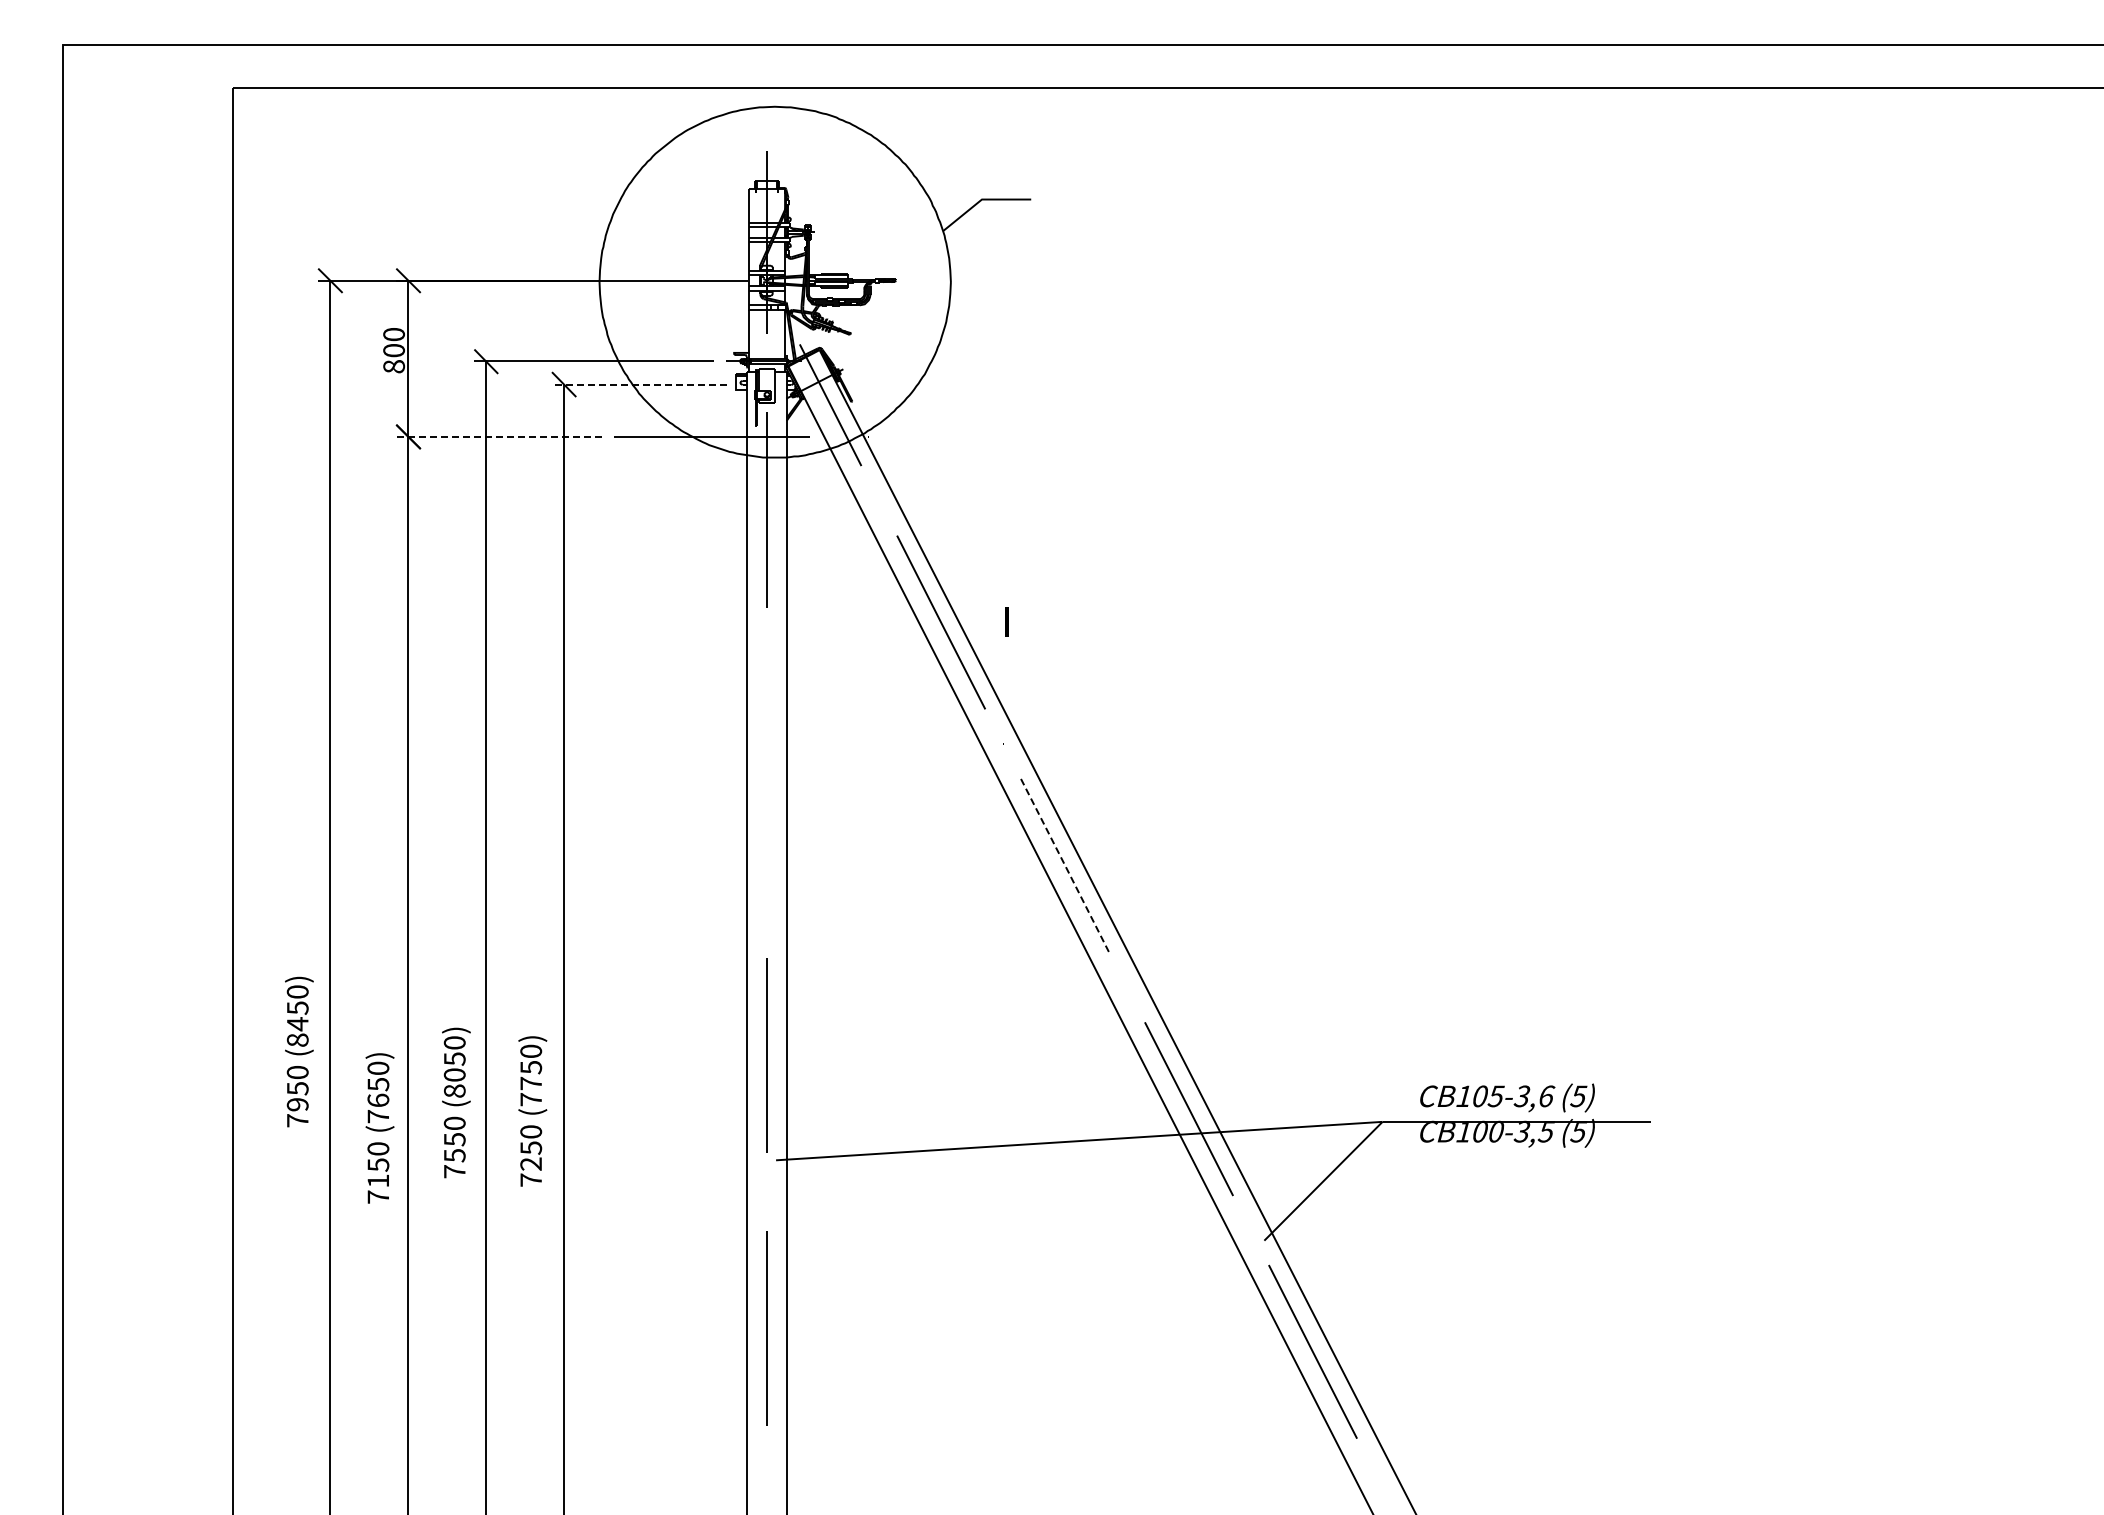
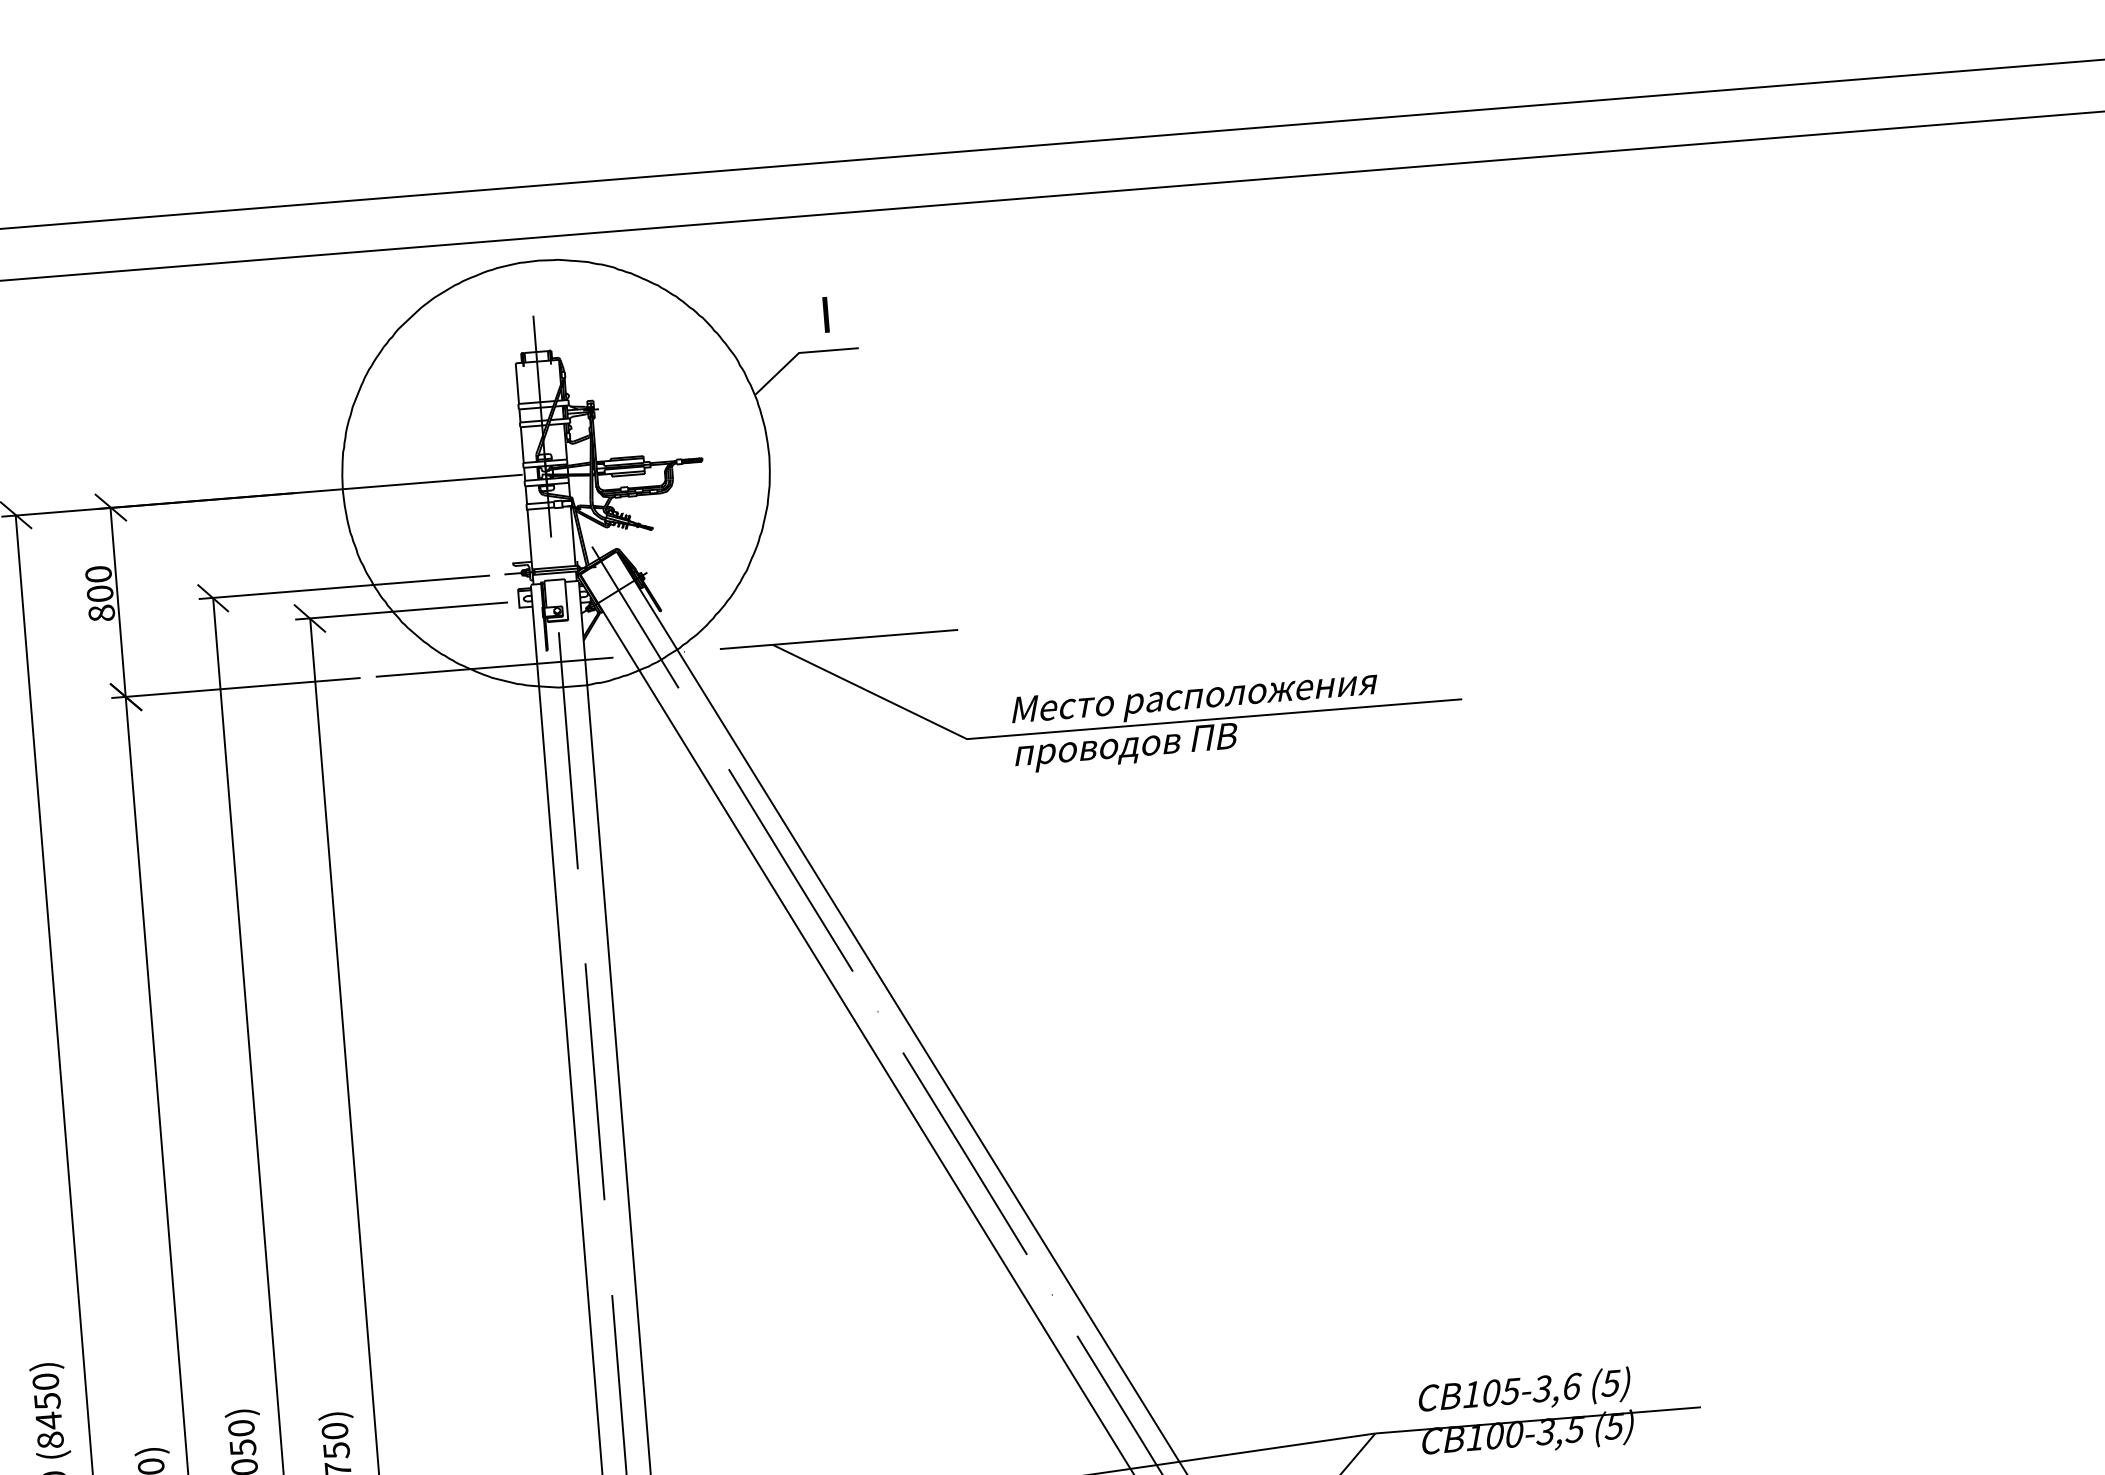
line: (639, 384) -> (401, 610), dashed -> solid
line: (499, 436) -> (236, 687), dashed -> solid
part: (1199, 497) -> (1092, 693), added
line: (1006, 621) -> (825, 314), moved
line: (766, 782) -> (594, 1081), added
line: (1065, 865) -> (965, 1153), dashed -> solid

